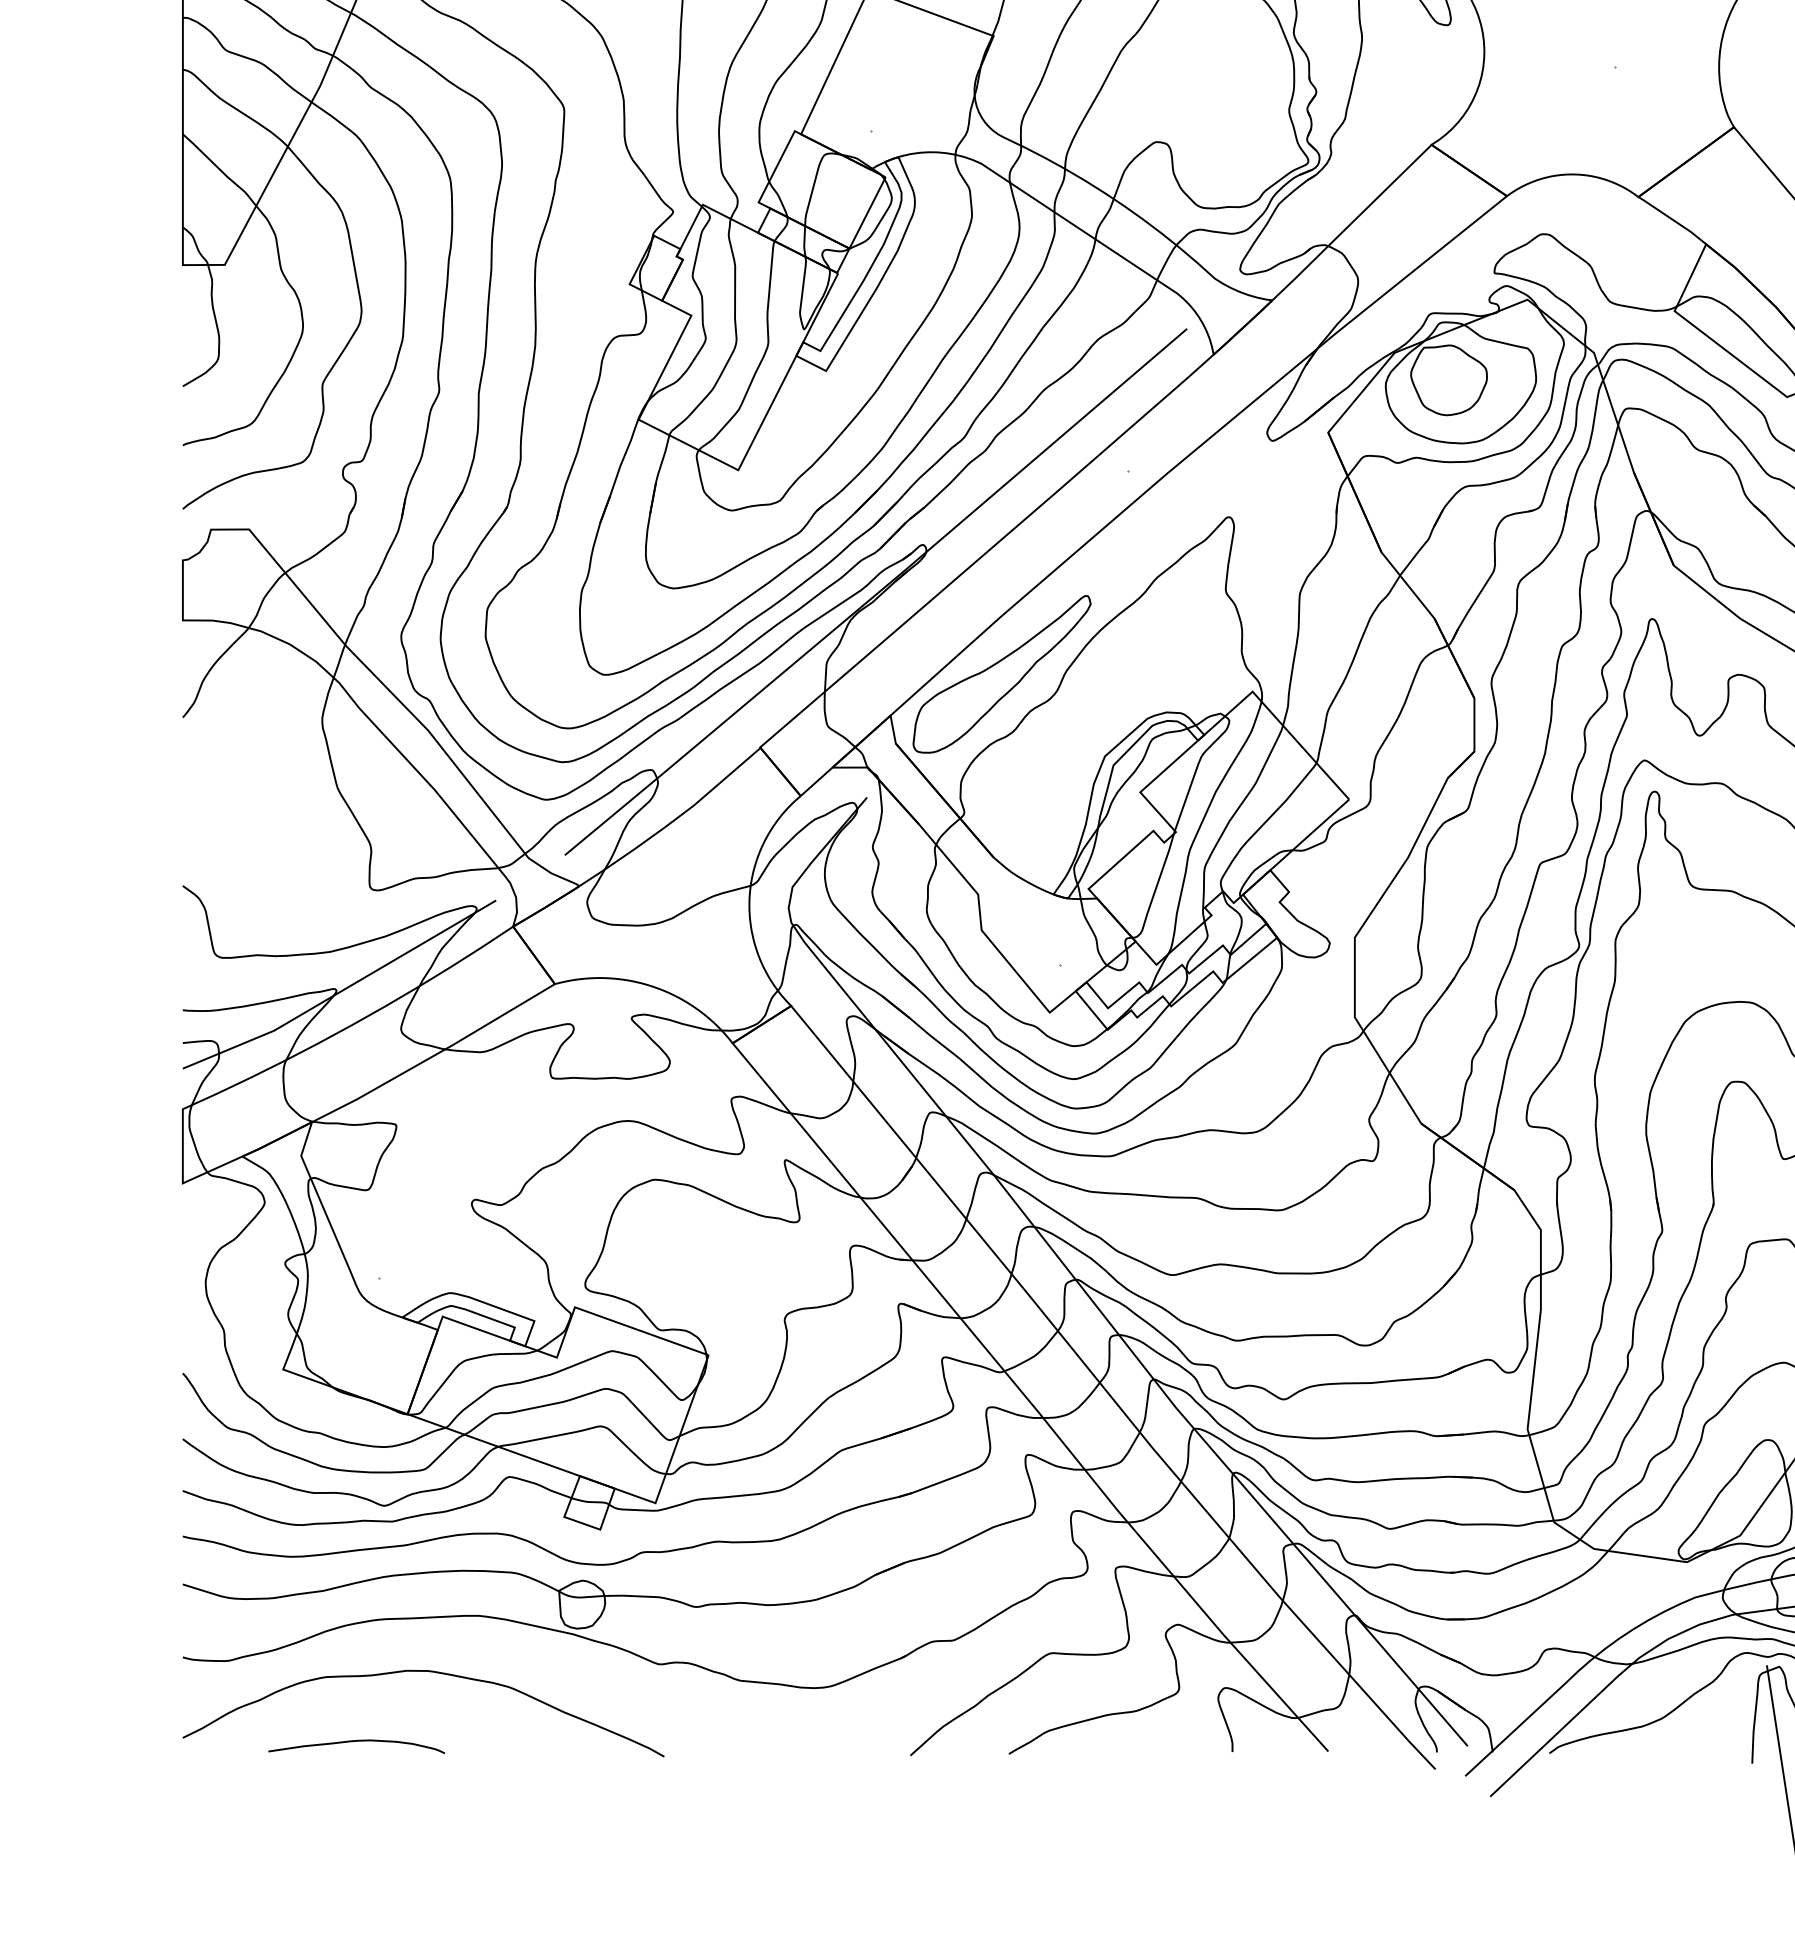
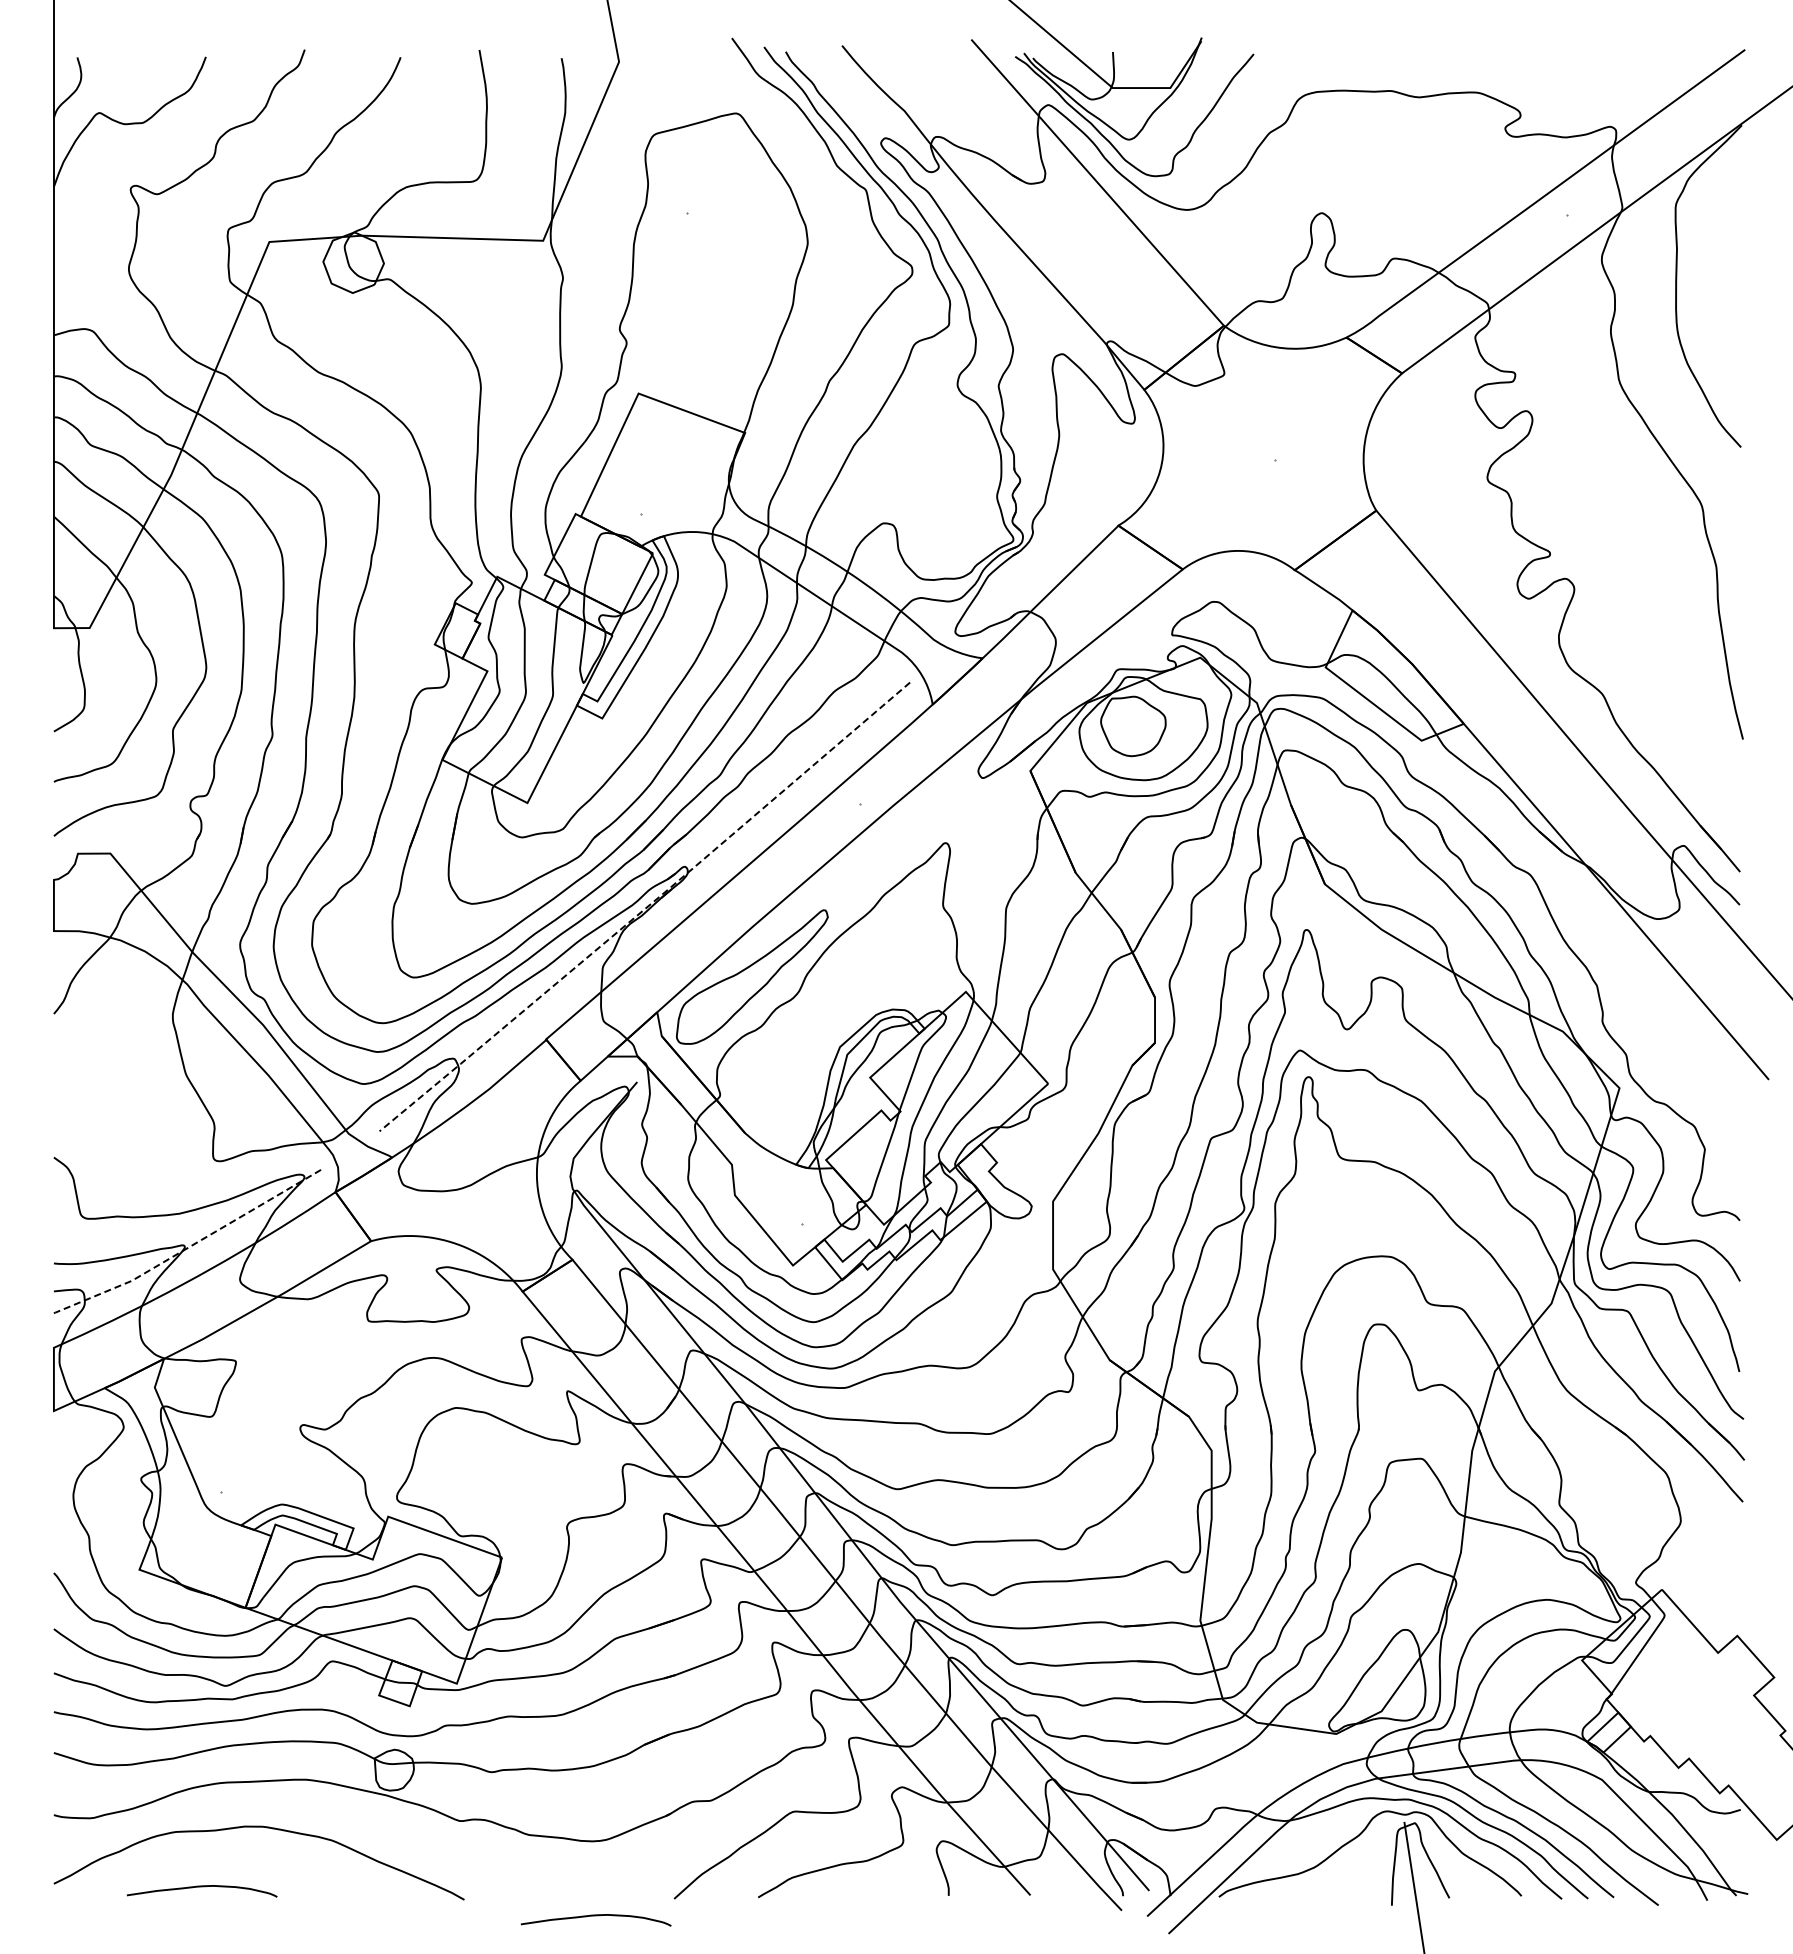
line: (876, 593) -> (645, 908), solid -> dashed
line: (340, 991) -> (188, 1247), solid -> dashed
curve: (818, 1776) -> (595, 1916), added

